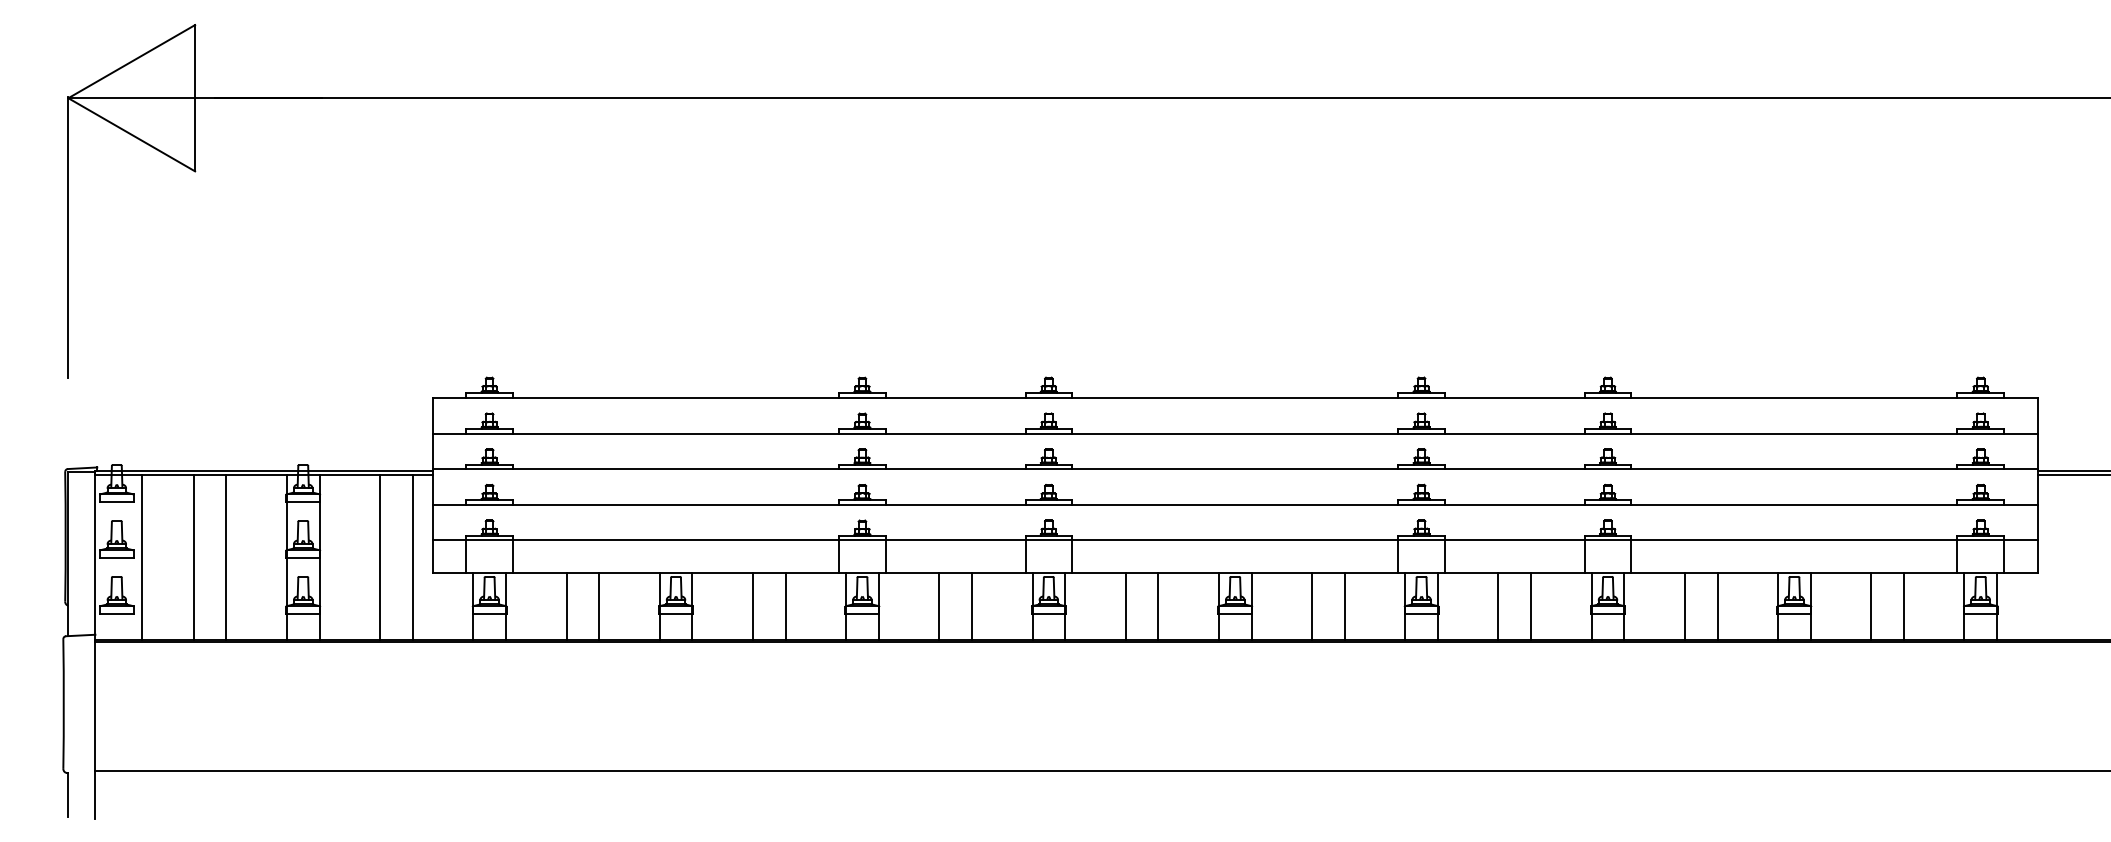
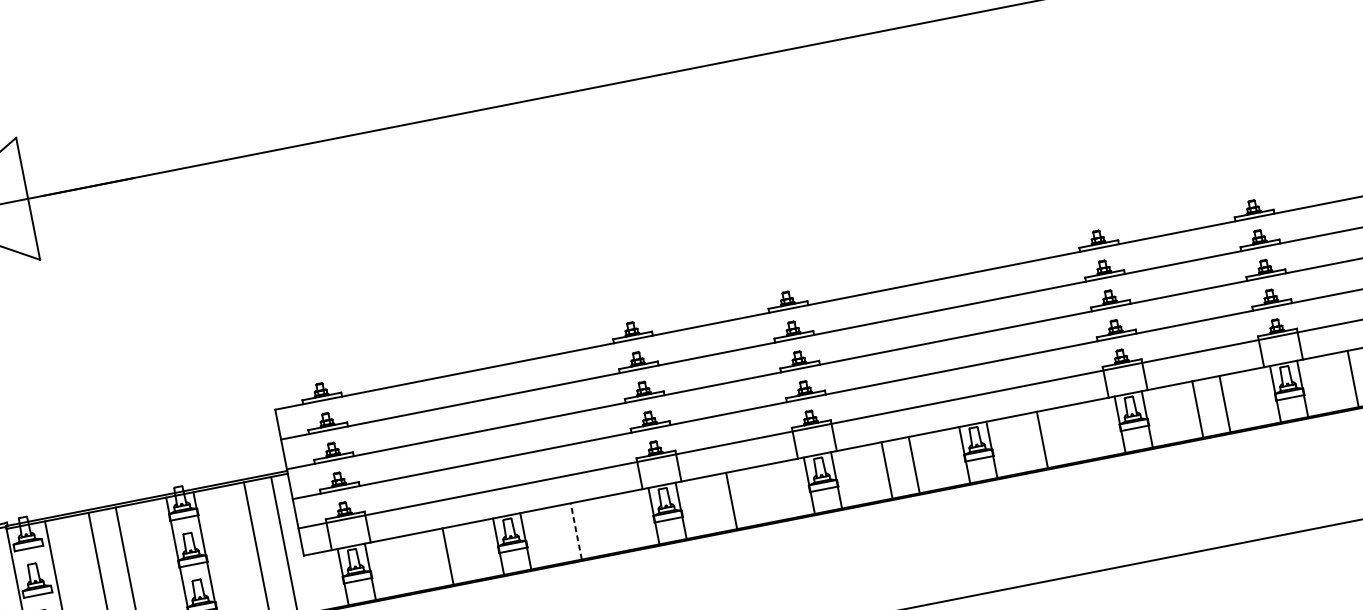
line: (566, 606) -> (420, 561), removed
line: (752, 606) -> (575, 531), solid -> dashed
line: (785, 606) -> (603, 525), removed
line: (971, 606) -> (758, 495), removed
line: (1344, 606) -> (1069, 434), removed

